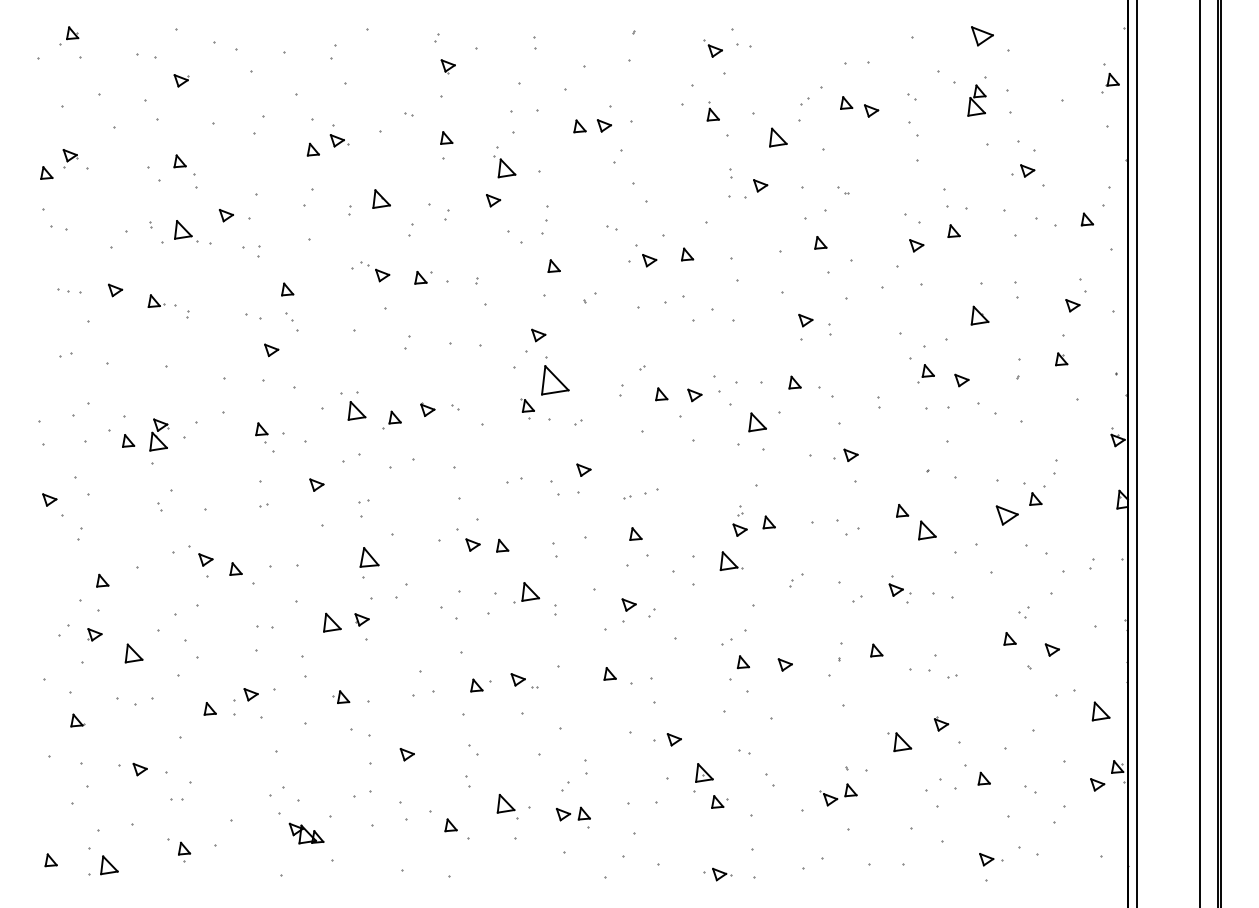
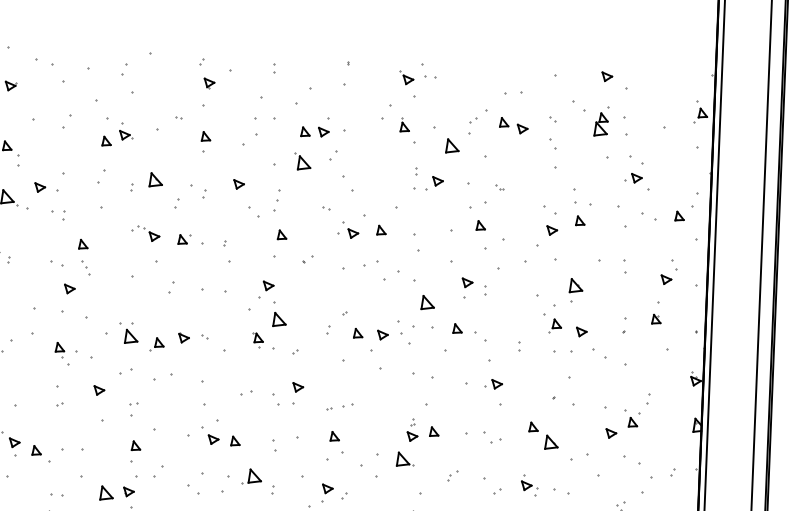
part: (982, 35) -> (607, 76), size x0.62
part: (504, 166) -> (302, 161), moved
part: (979, 315) -> (575, 285), moved
part: (555, 379) -> (279, 319), size x0.62
part: (757, 422) -> (427, 302), moved
part: (1006, 514) -> (610, 432), size x0.62
part: (368, 557) -> (135, 445), size x0.62

